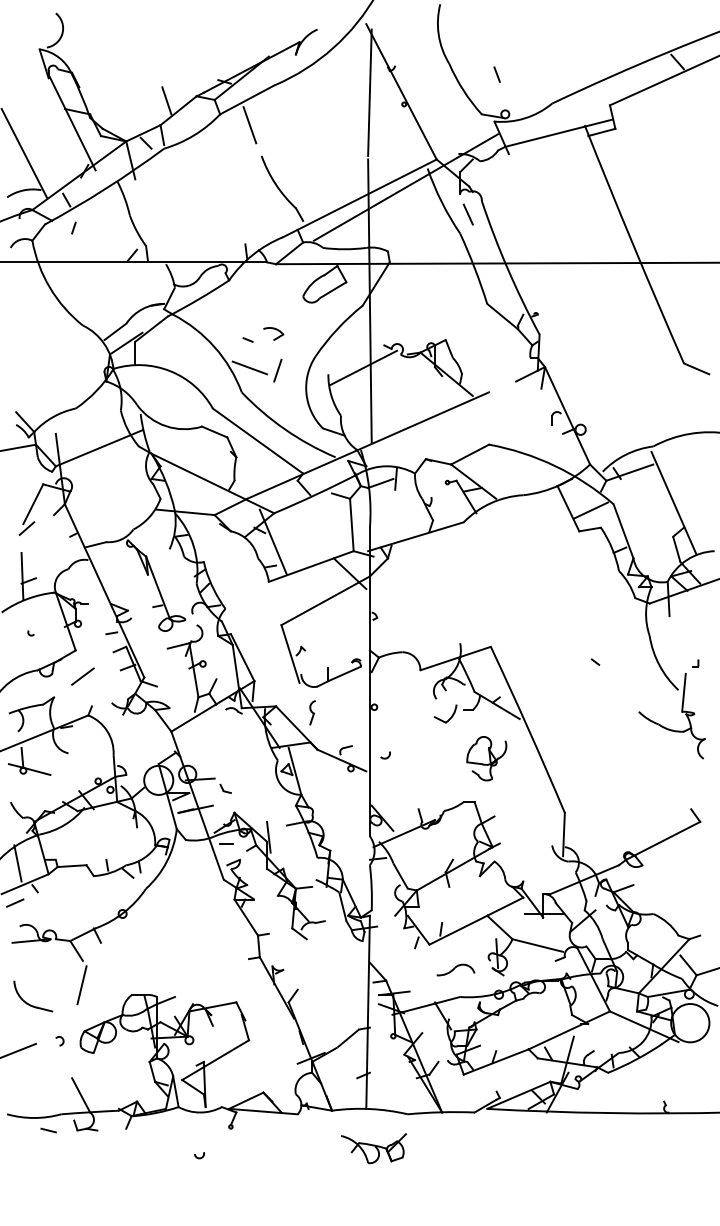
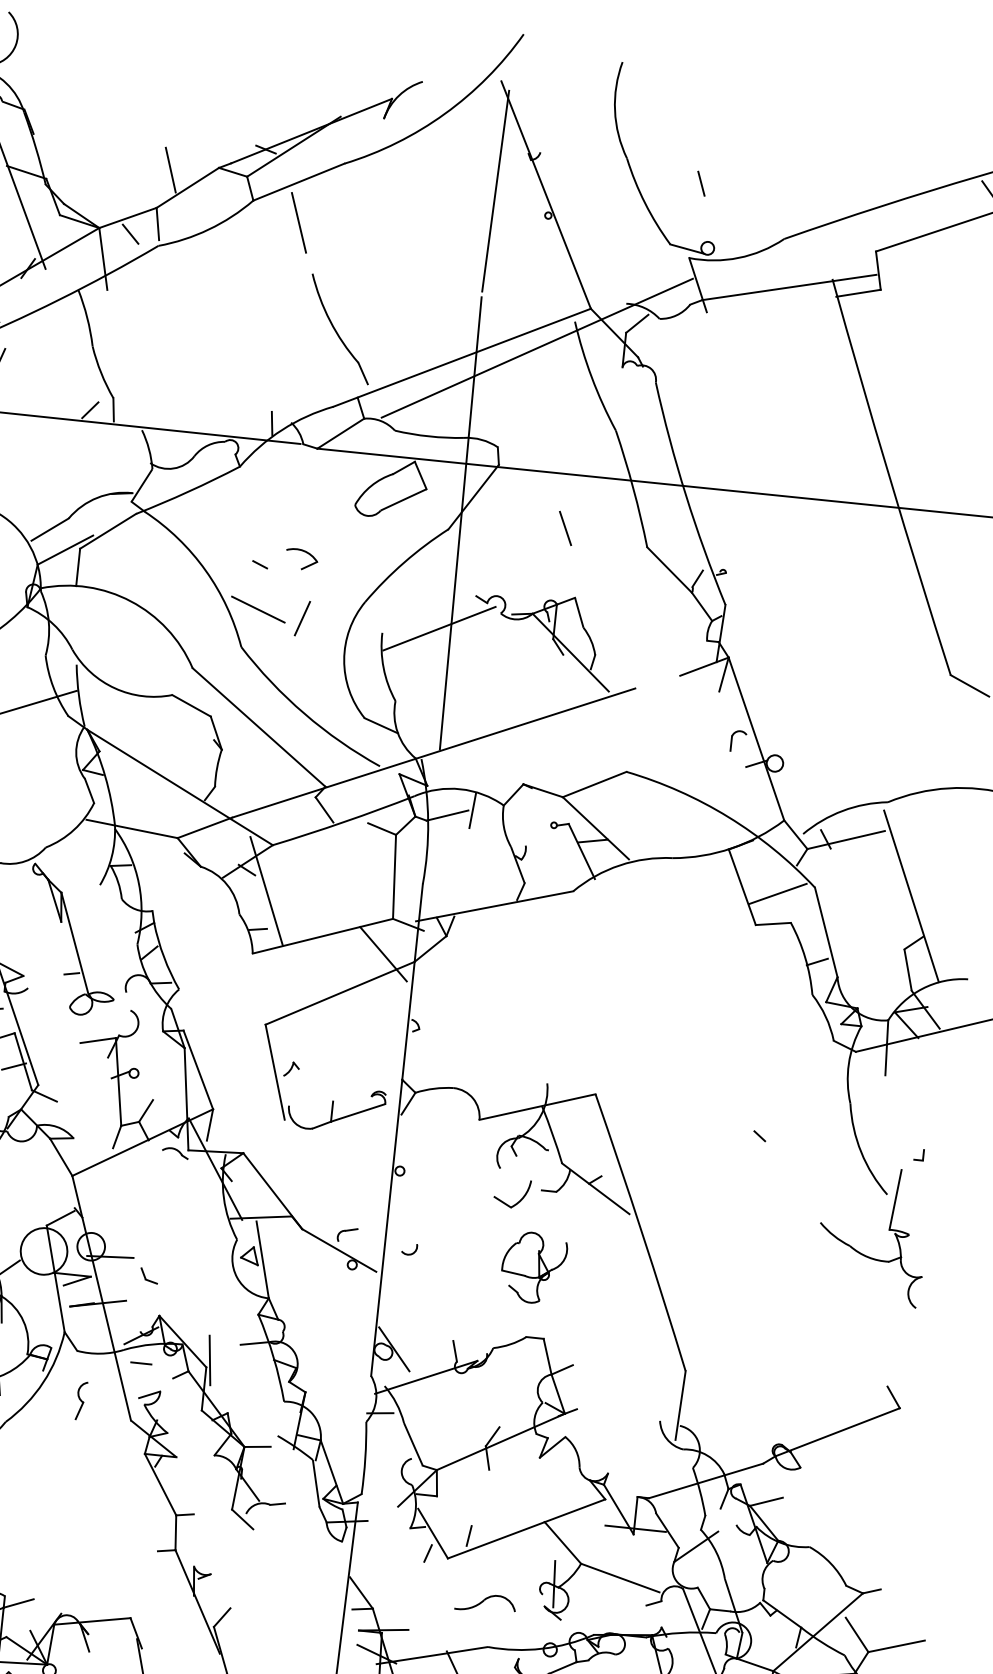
line: (467, 214) -> (564, 528), moved
part: (312, 712) -> (81, 1400), moved
part: (486, 758) -> (533, 1267), moved

